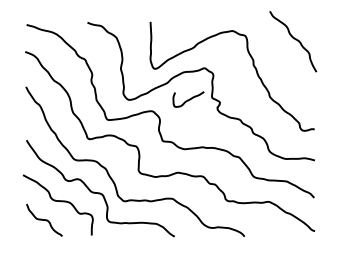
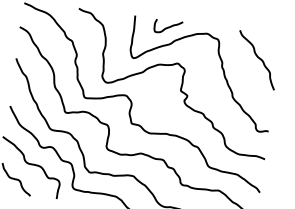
curve: (294, 39) -> (258, 58), moved
curve: (188, 99) -> (168, 27), moved

